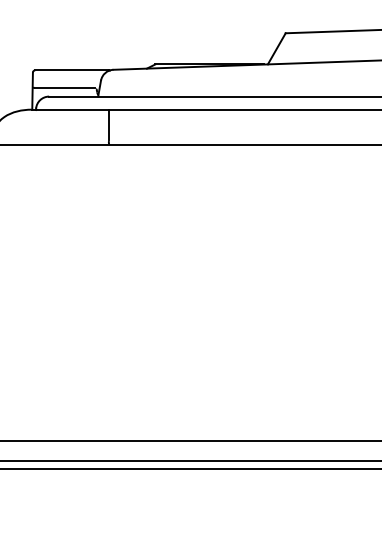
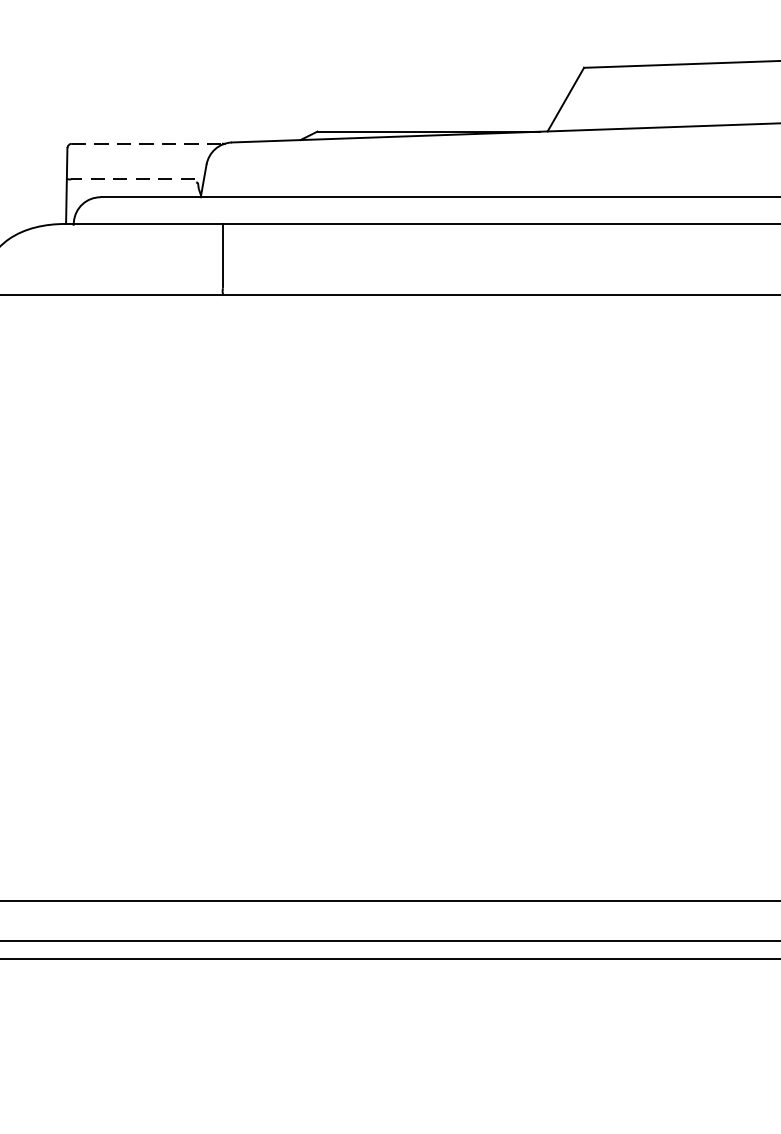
line: (72, 70) -> (148, 143), solid -> dashed
line: (64, 87) -> (131, 178), solid -> dashed

